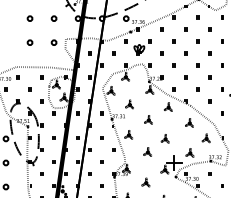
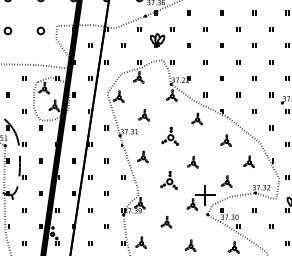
part: (148, 119) -> (170, 136), size x1.6
part: (147, 151) -> (168, 179), size x1.6

